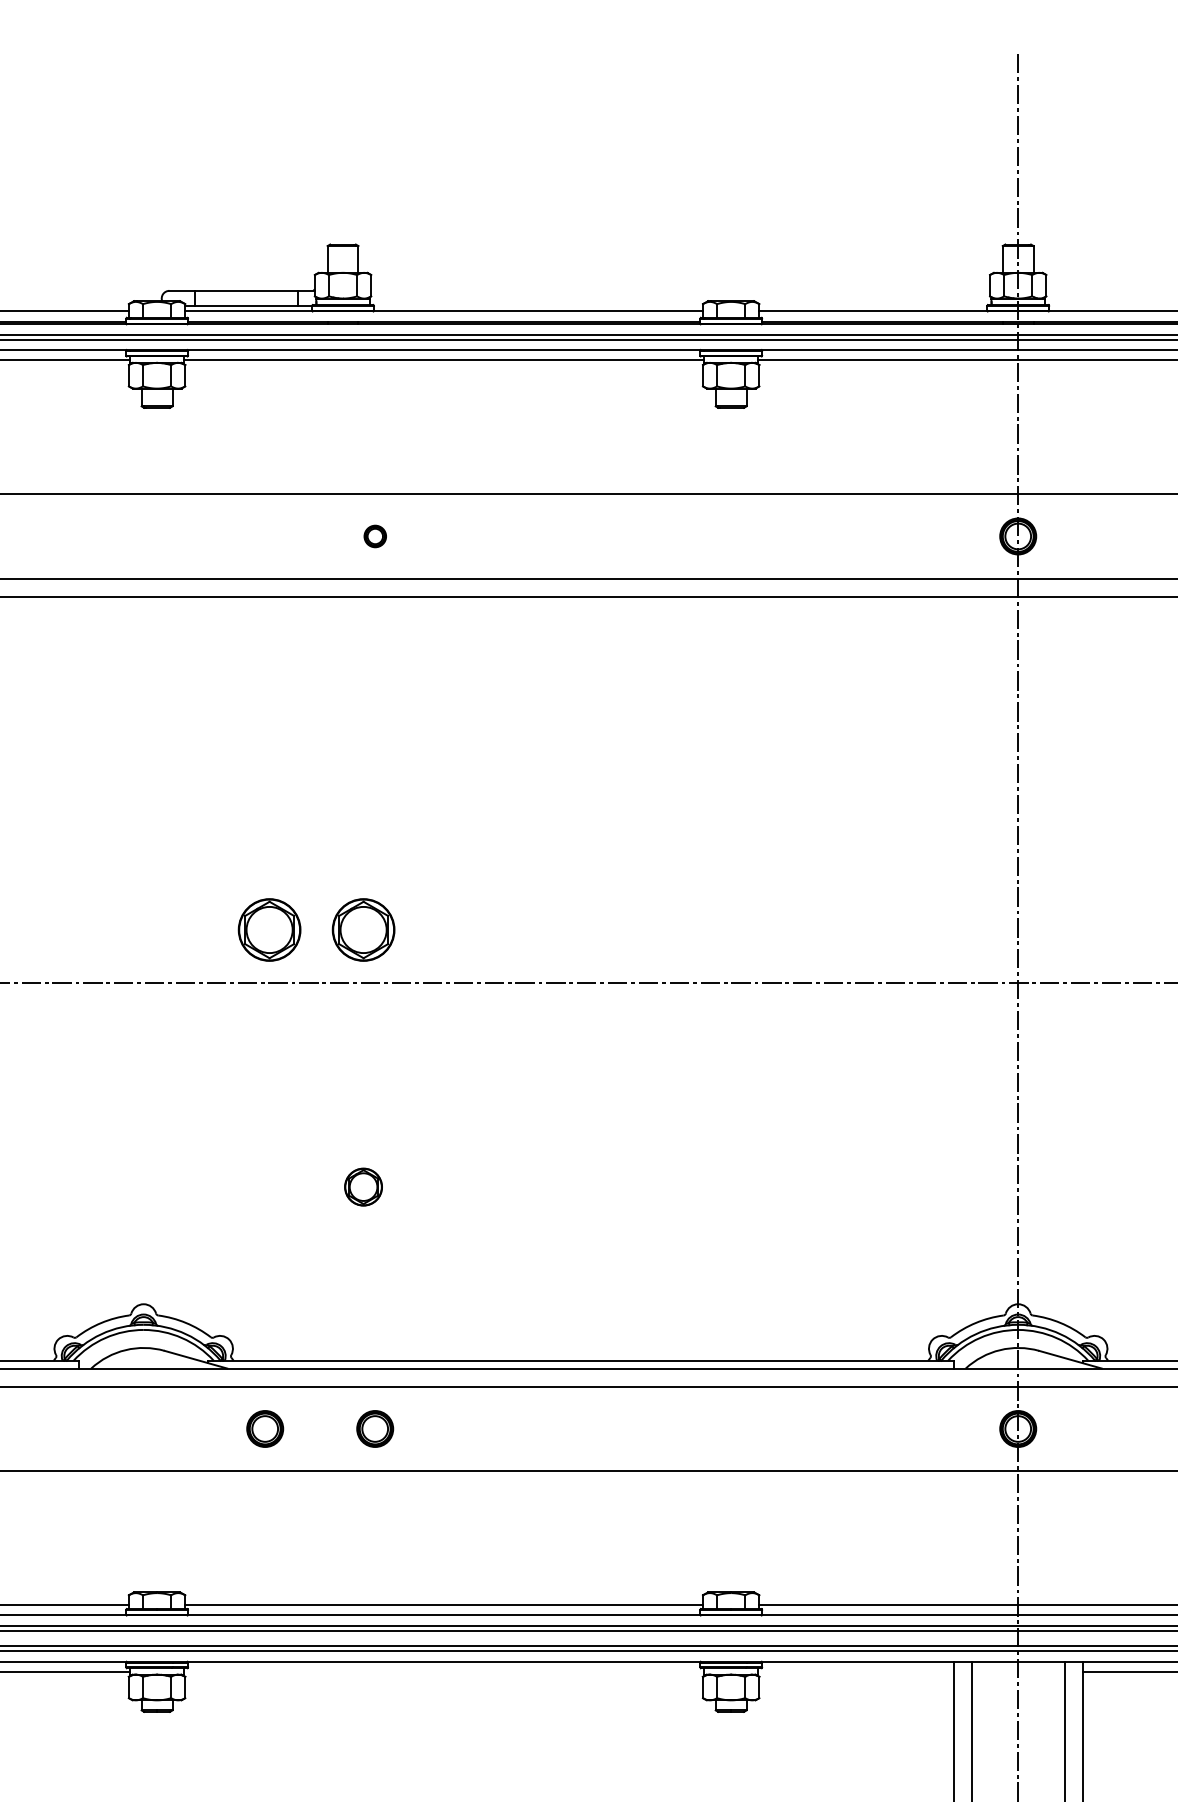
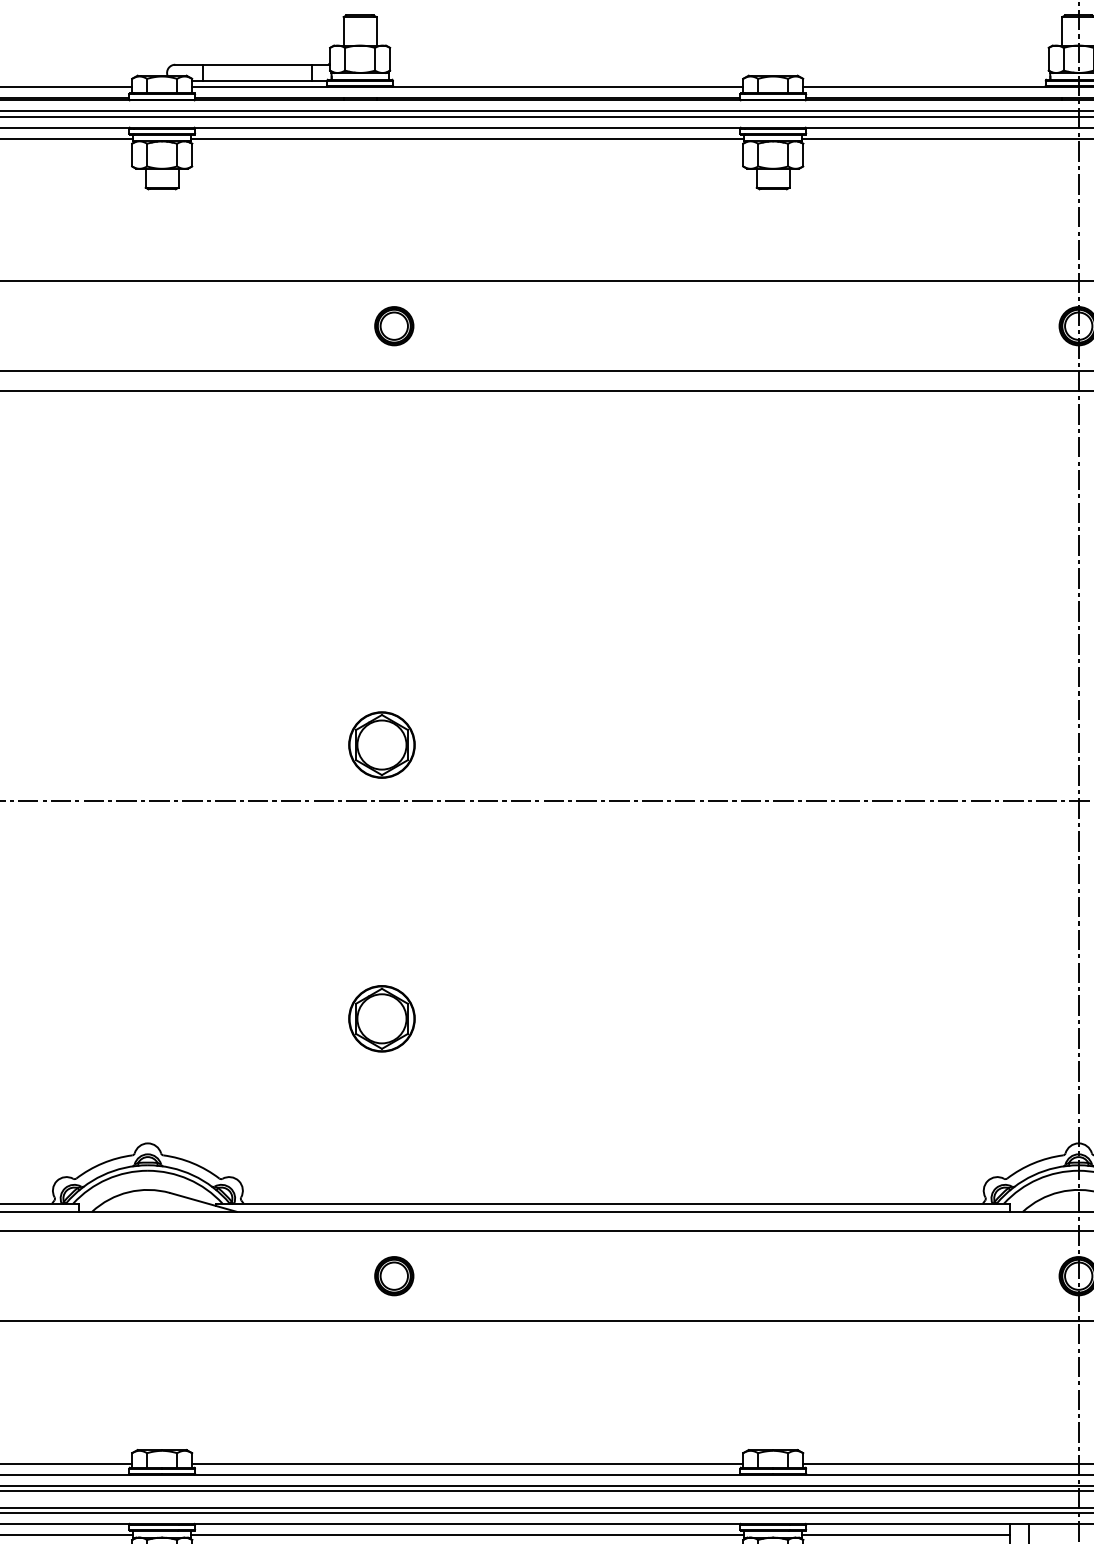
part: (375, 536) -> (394, 326), size x1.67
part: (269, 929) -> (281, 744), removed
part: (363, 1186) -> (381, 1018), size x1.67
part: (265, 1428) -> (277, 1275), removed
line: (444, 1672) -> (468, 1535), added
line: (855, 1672) -> (905, 1535), added

